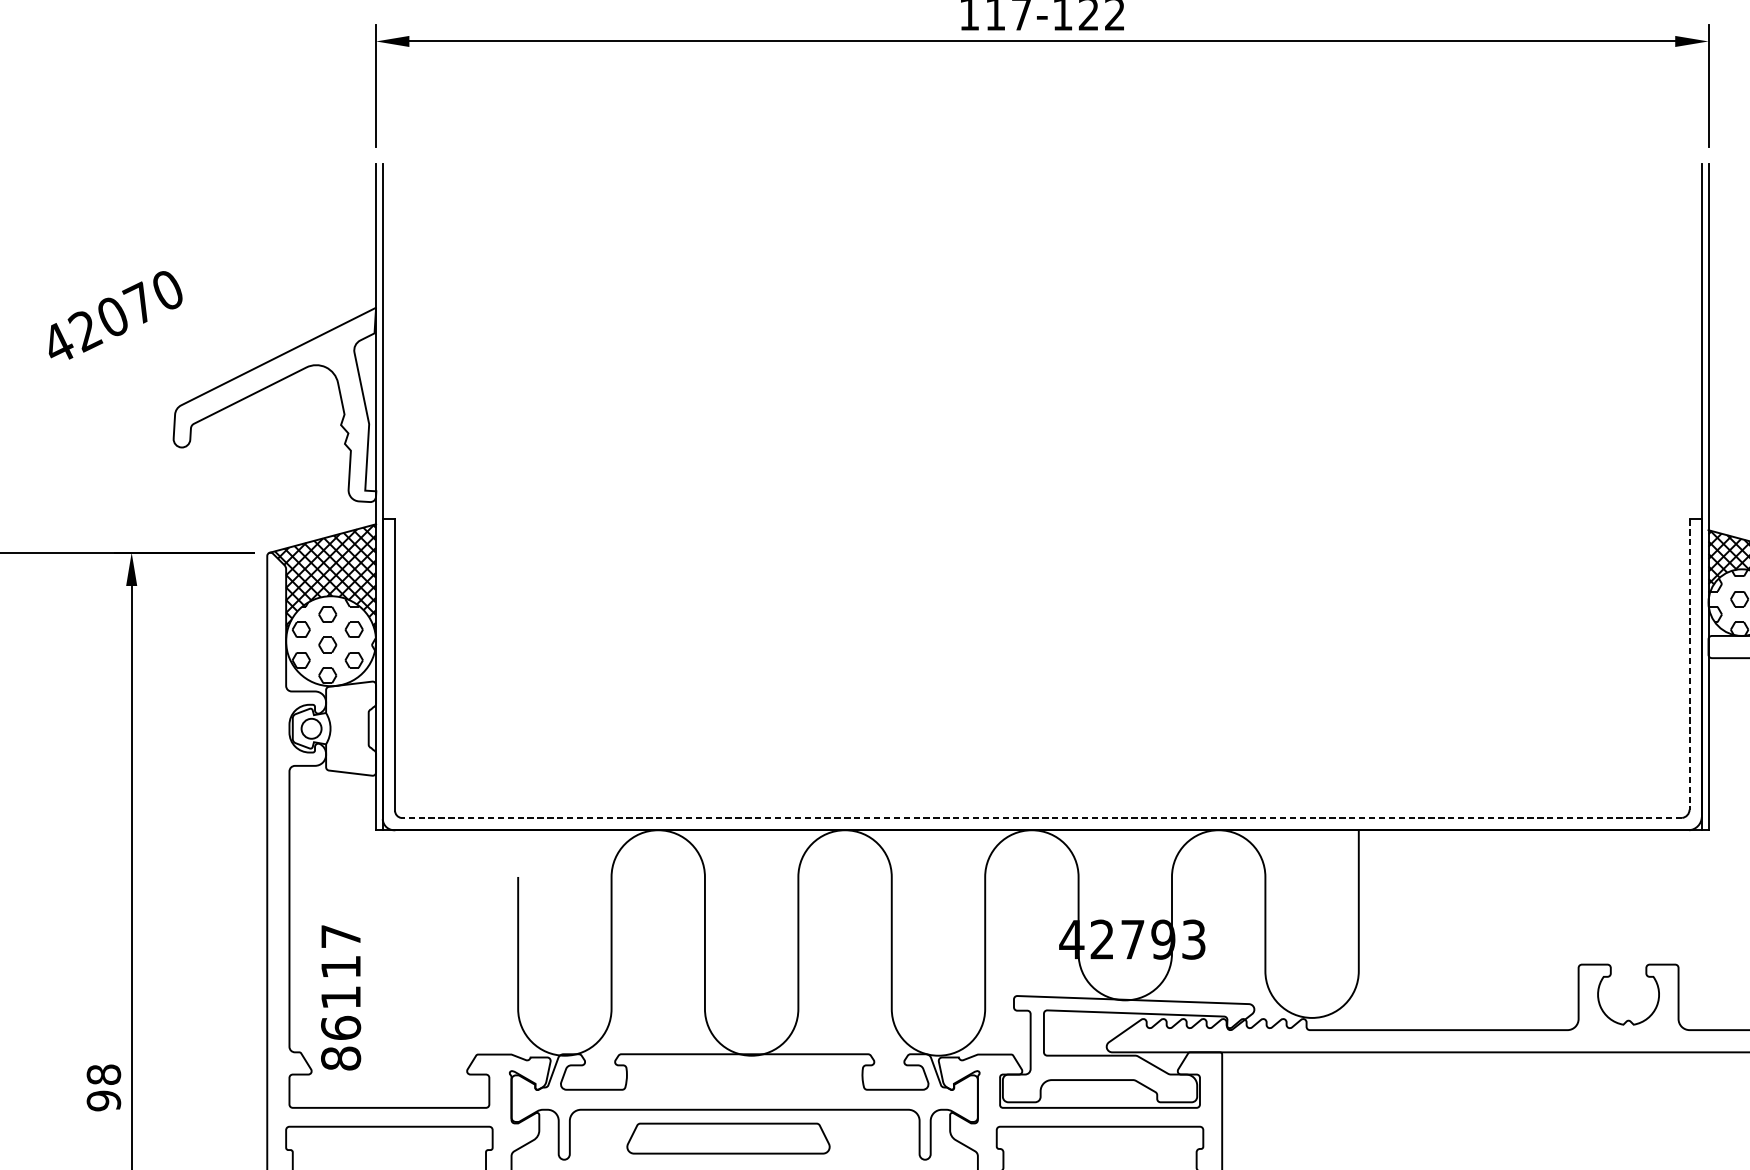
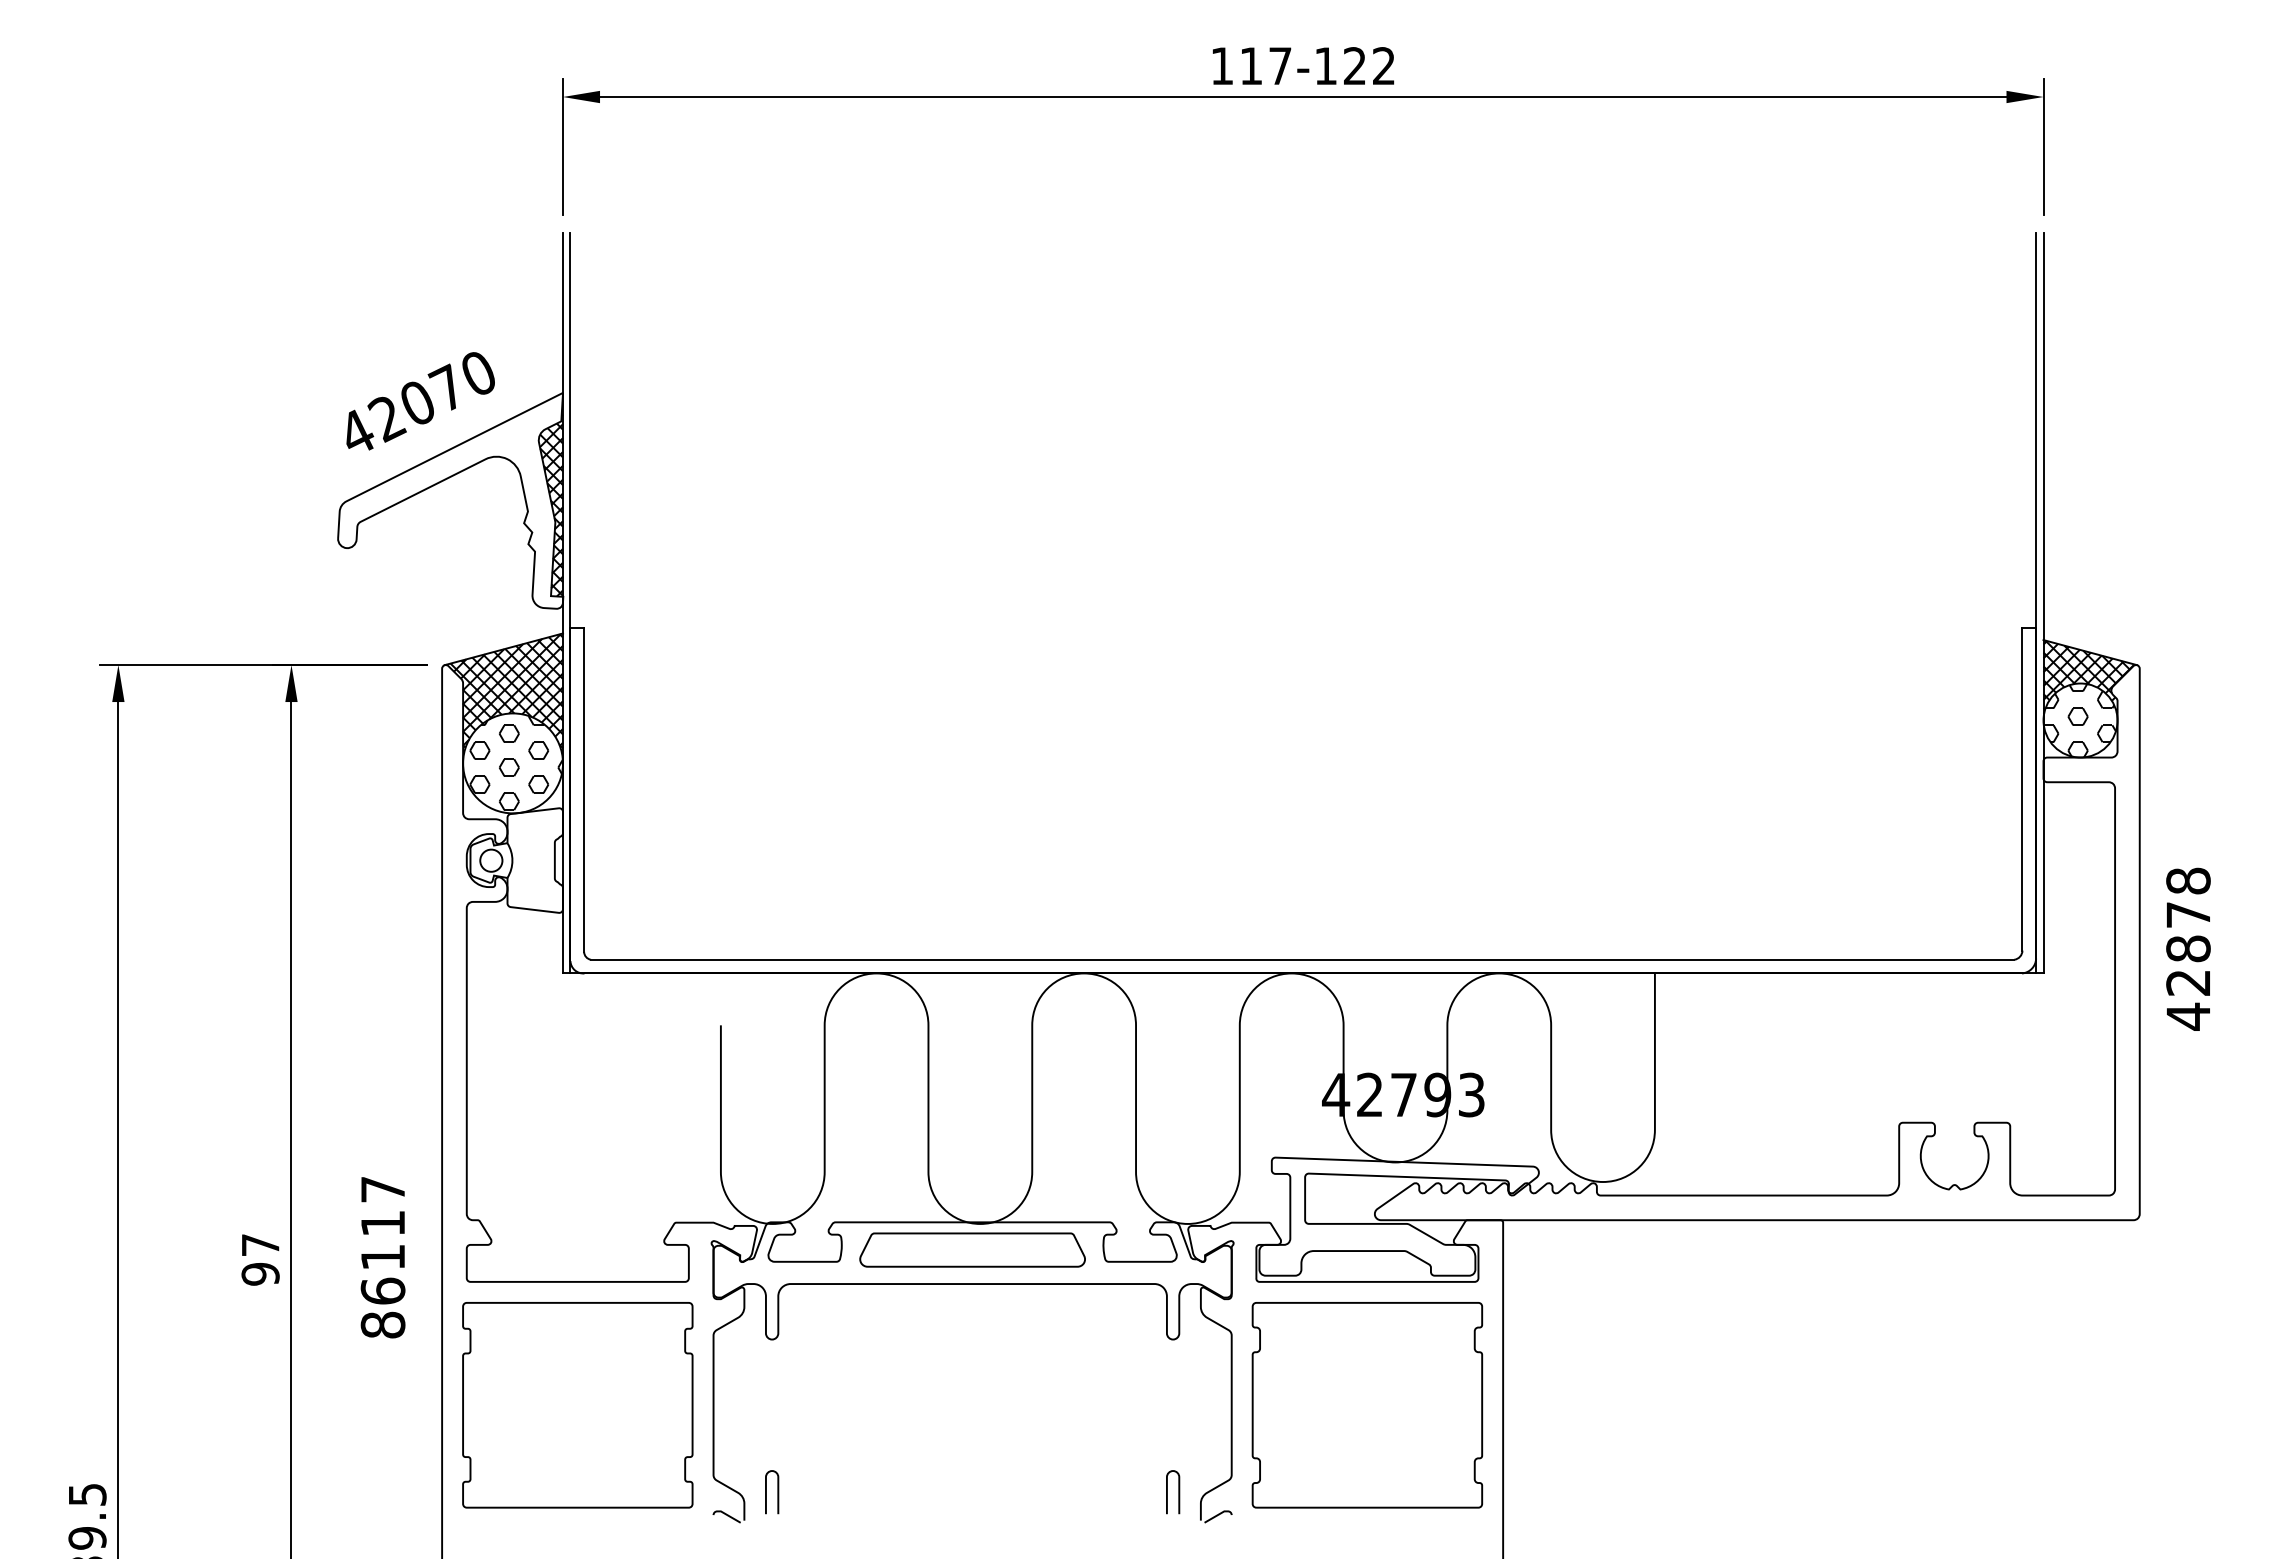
text: (115, 315) -> (420, 401), moved
hatch: (365, 401) -> (551, 496), added
line: (1689, 664) -> (2022, 789), dashed -> solid
line: (1041, 817) -> (1302, 959), dashed -> solid
text: (340, 997) -> (382, 1257), moved
text: (103, 1074) -> (260, 1244), 98 -> 97
curve: (728, 1124) -> (972, 1234), moved

